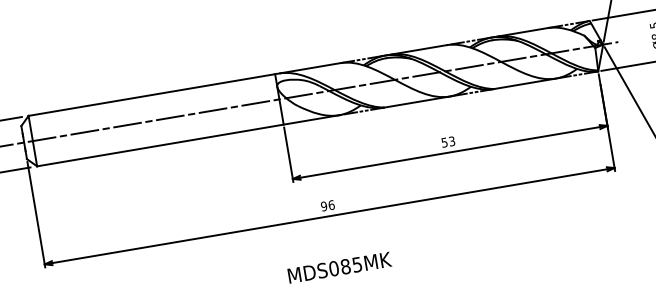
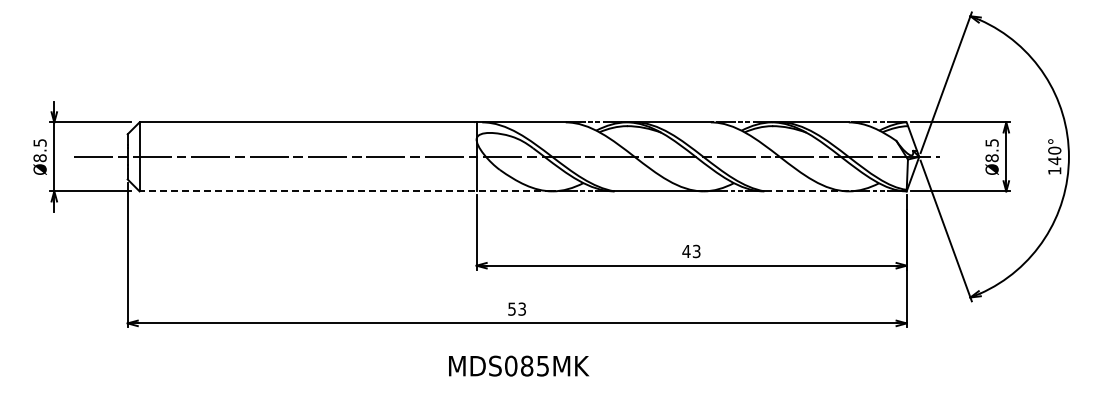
line: (525, 83) -> (806, 191), solid -> dashed
line: (187, 140) -> (345, 191), solid -> dashed
text: (444, 142) -> (686, 251), 53 -> 43
text: (328, 205) -> (517, 308), 96 -> 53
text: (340, 267) -> (519, 365), moved

